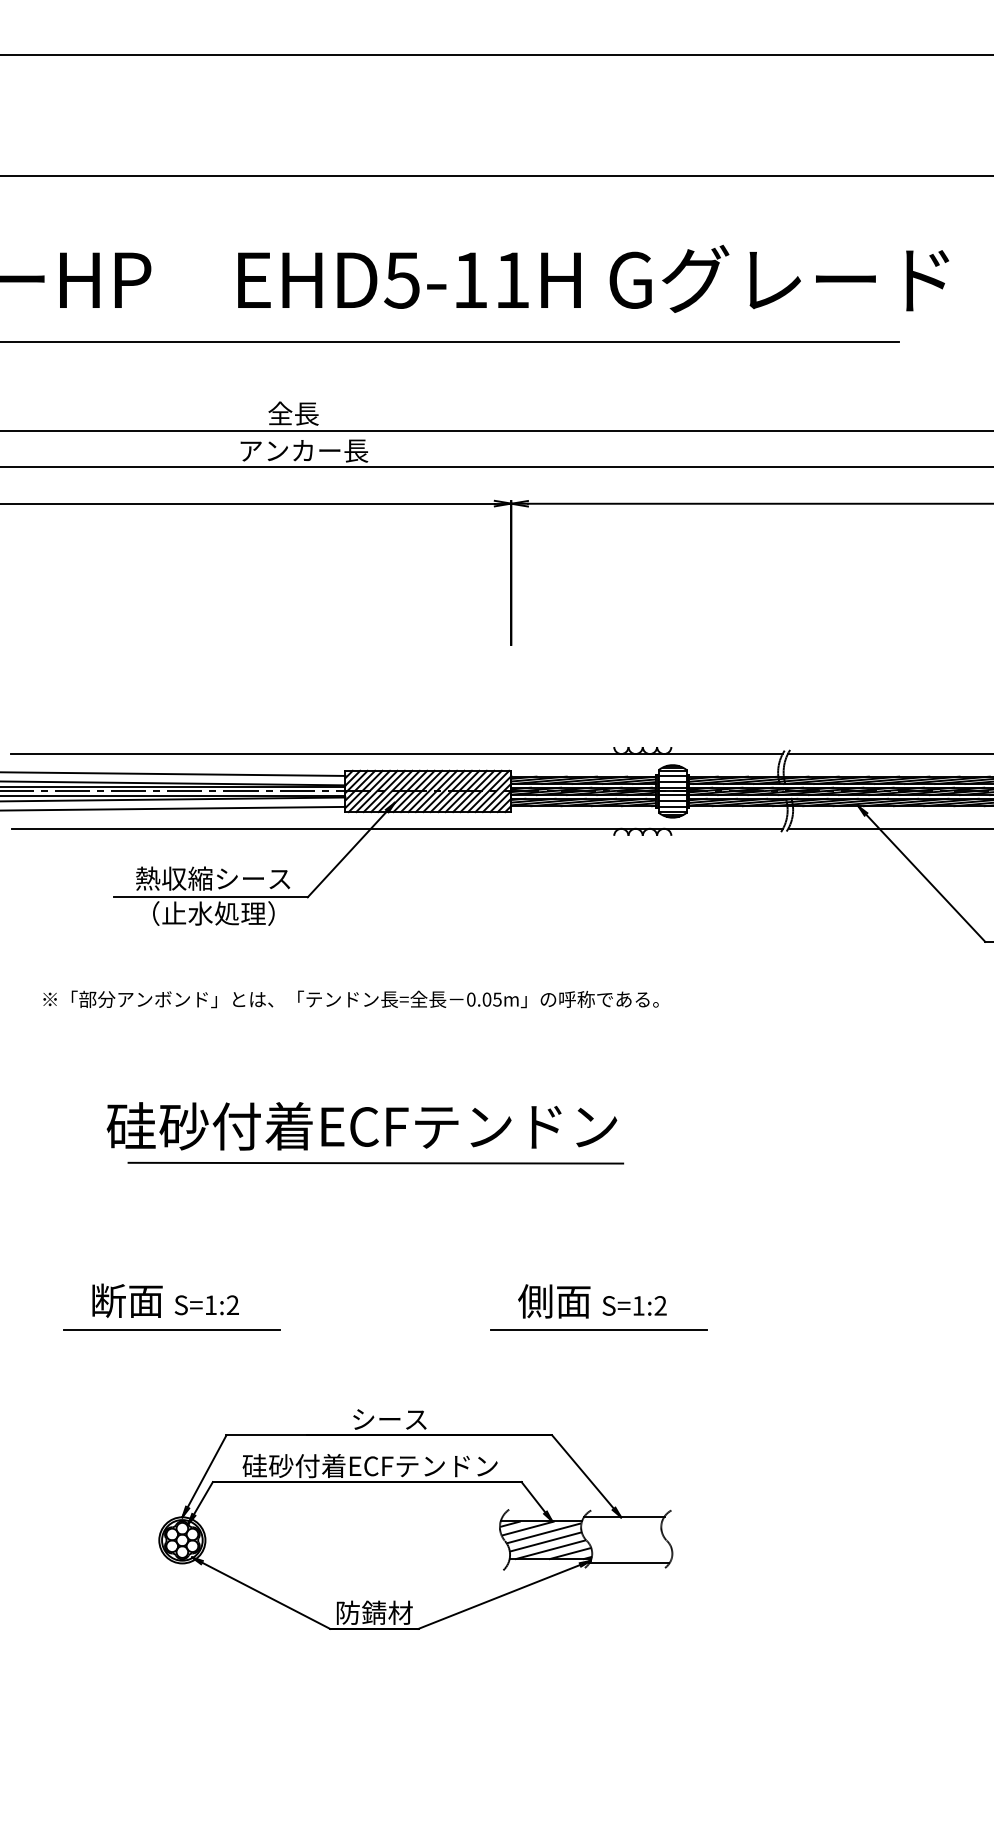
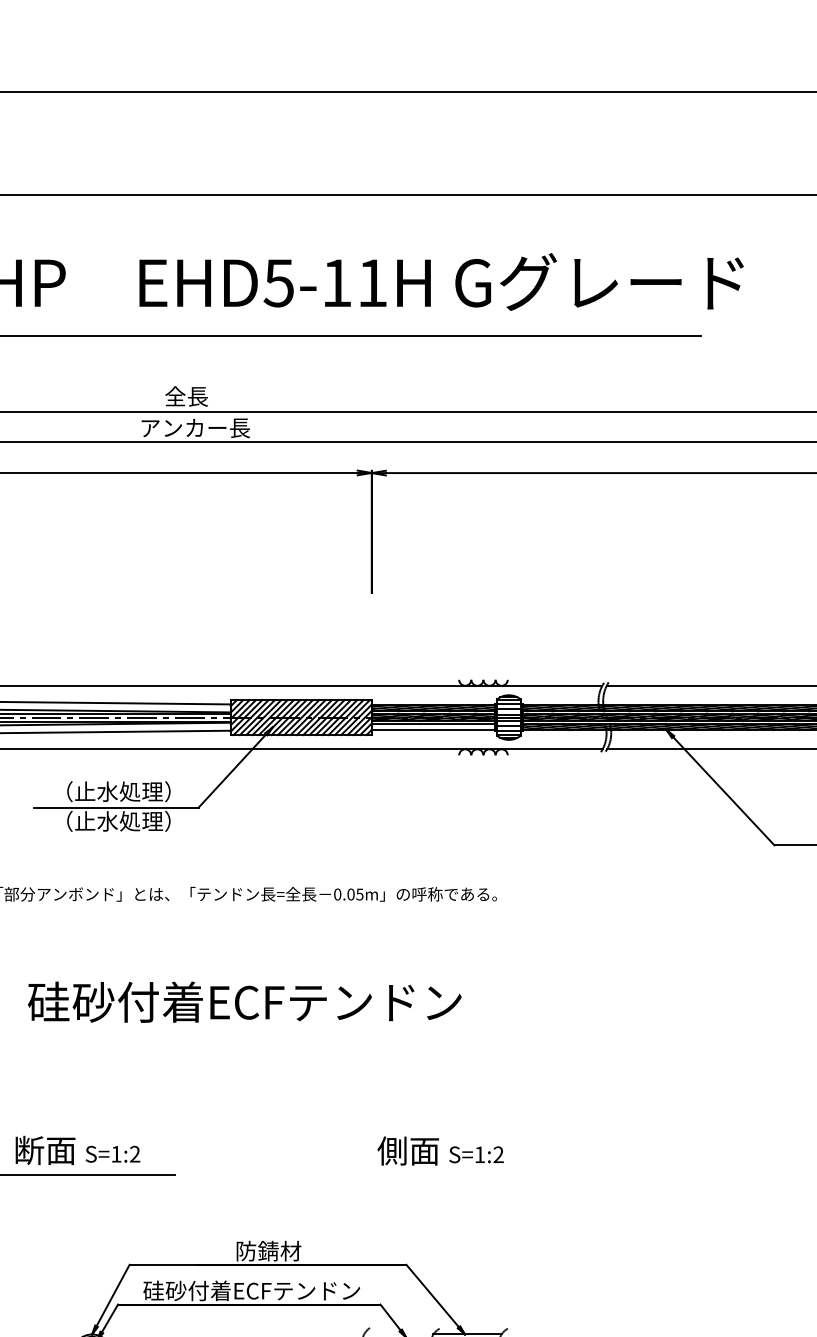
hatch: (583, 802) -> (433, 726), removed
text: (213, 878) -> (118, 791), 熱収縮シース -> （止水処理）
line: (375, 1162) -> (256, 1032), removed
line: (598, 1329) -> (445, 1174), removed
text: (390, 1419) -> (269, 1251), シース -> 防錆材

